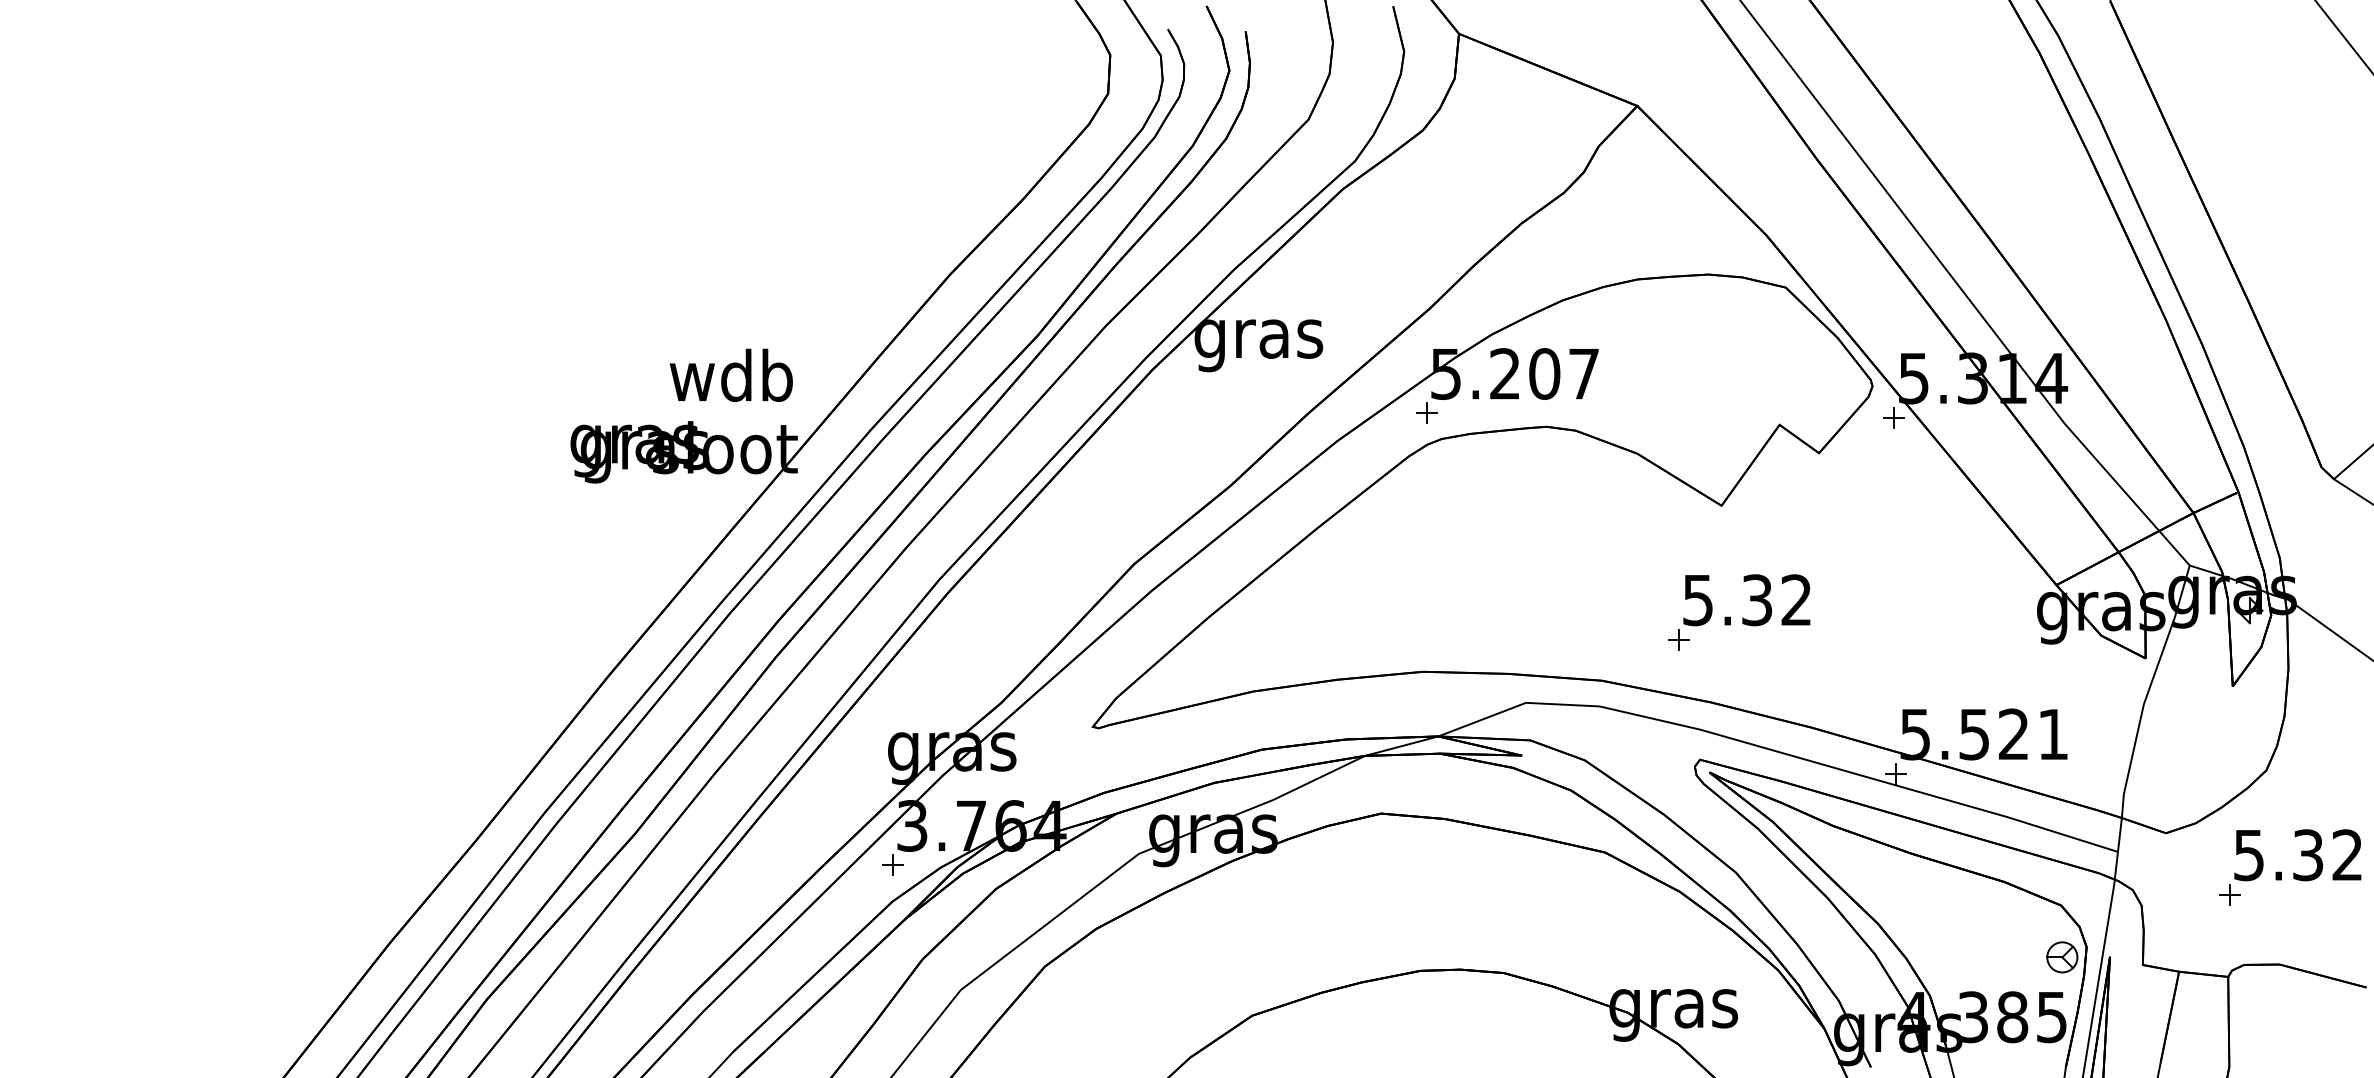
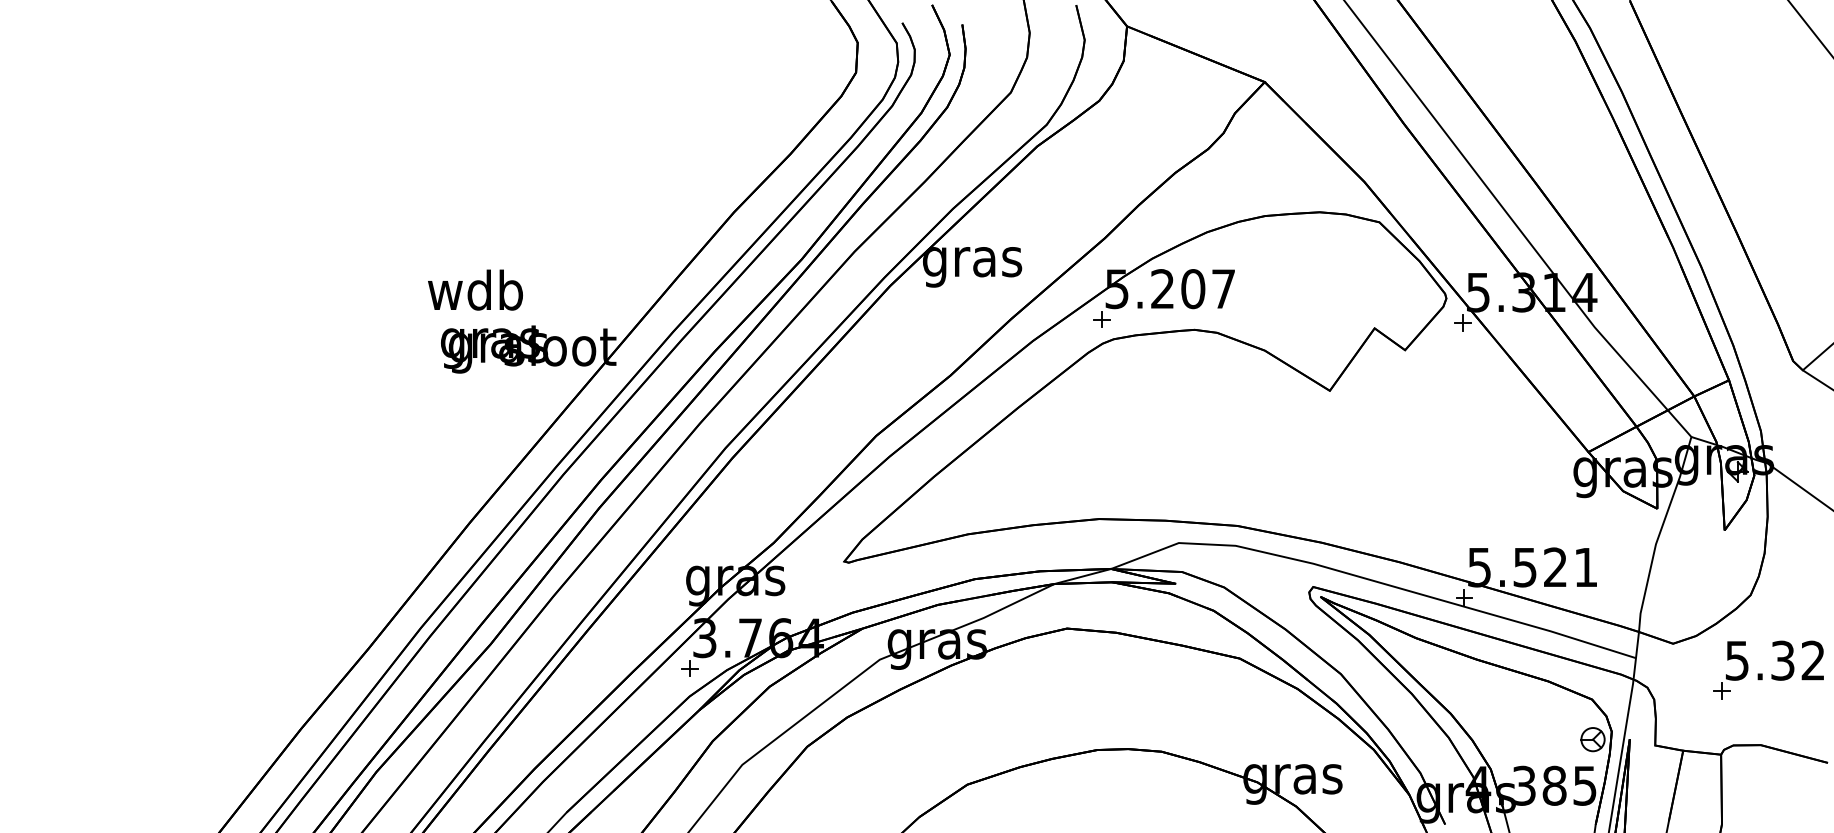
text: (730, 374) -> (474, 289), moved
part: (1739, 612) -> (1343, 473), removed

